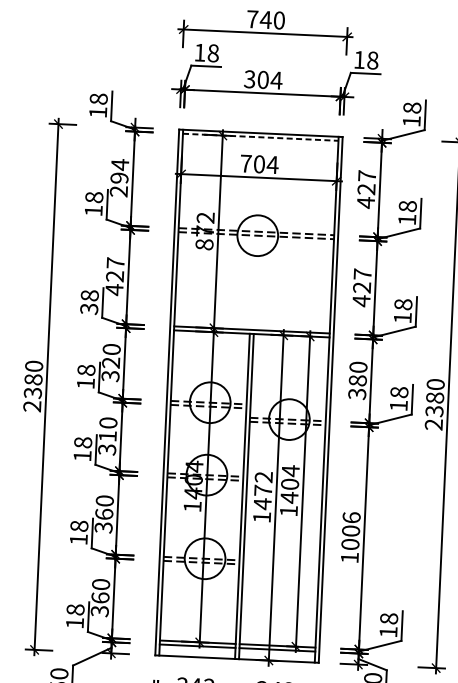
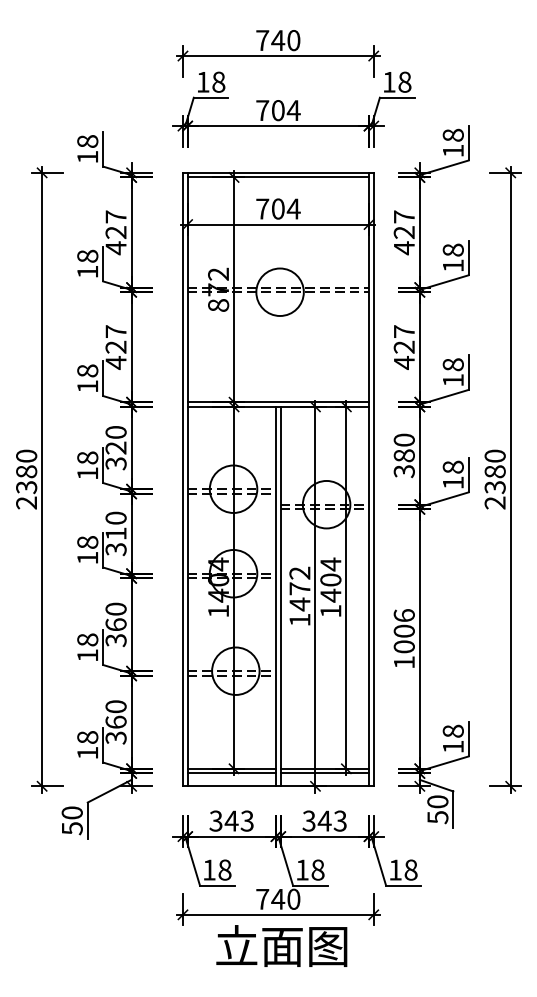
text: (249, 79) -> (262, 110), 304 -> 704
line: (260, 137) -> (278, 177), dashed -> solid
text: (119, 178) -> (115, 232), 294 -> 427
text: (89, 309) -> (87, 386), 38 -> 18

